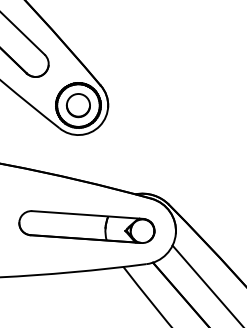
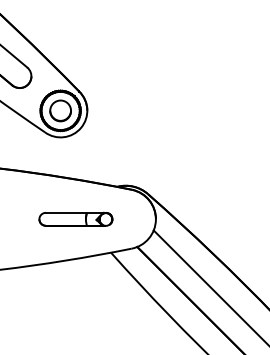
part: (86, 227) -> (75, 219), size x0.6

